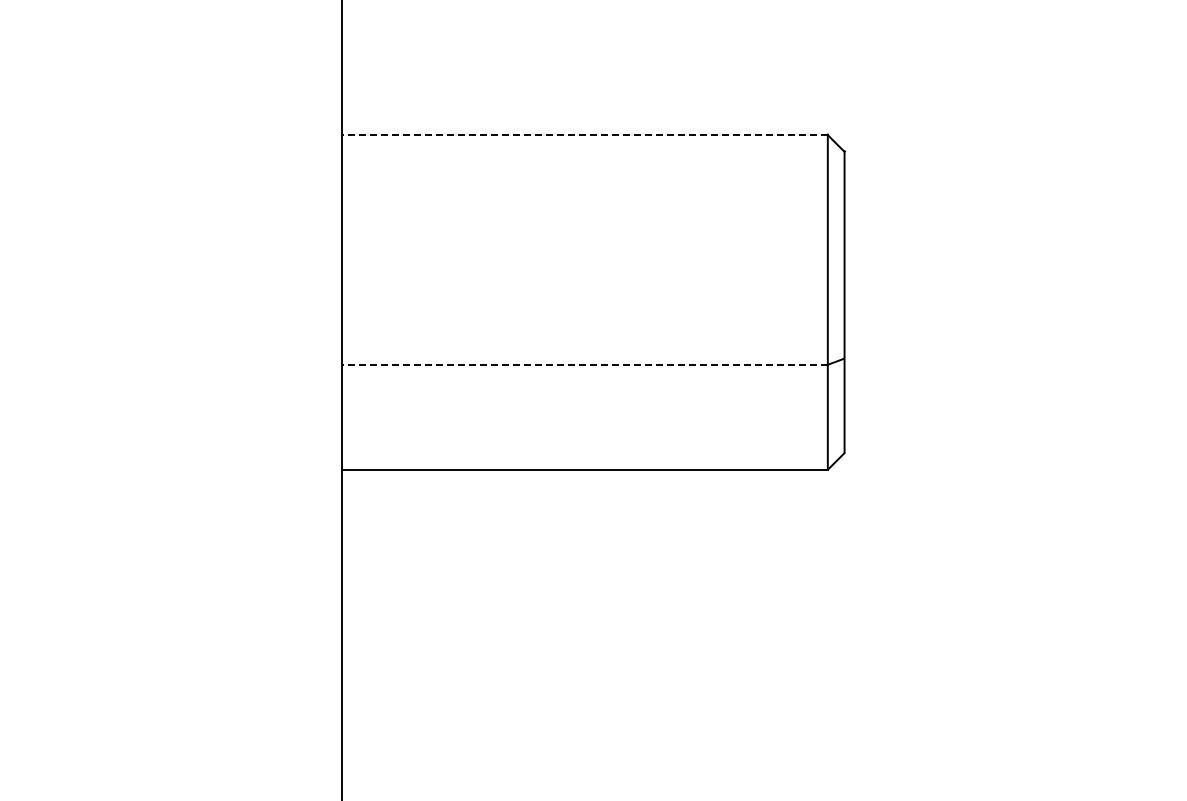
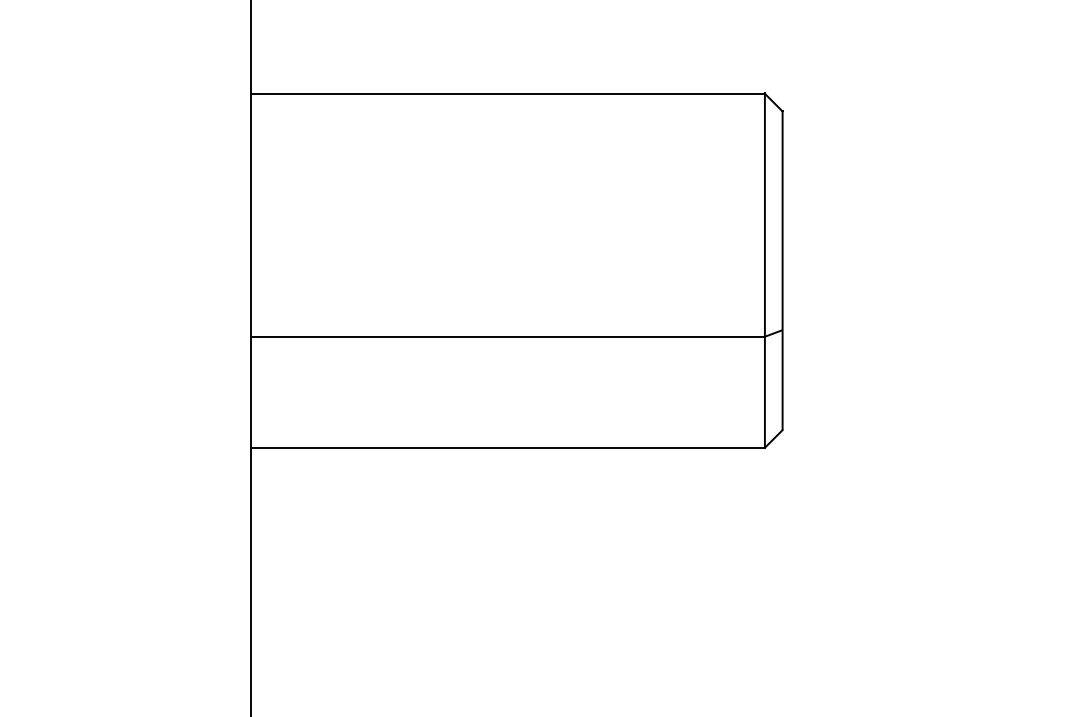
line: (585, 135) -> (508, 94), dashed -> solid
line: (585, 364) -> (508, 336), dashed -> solid

